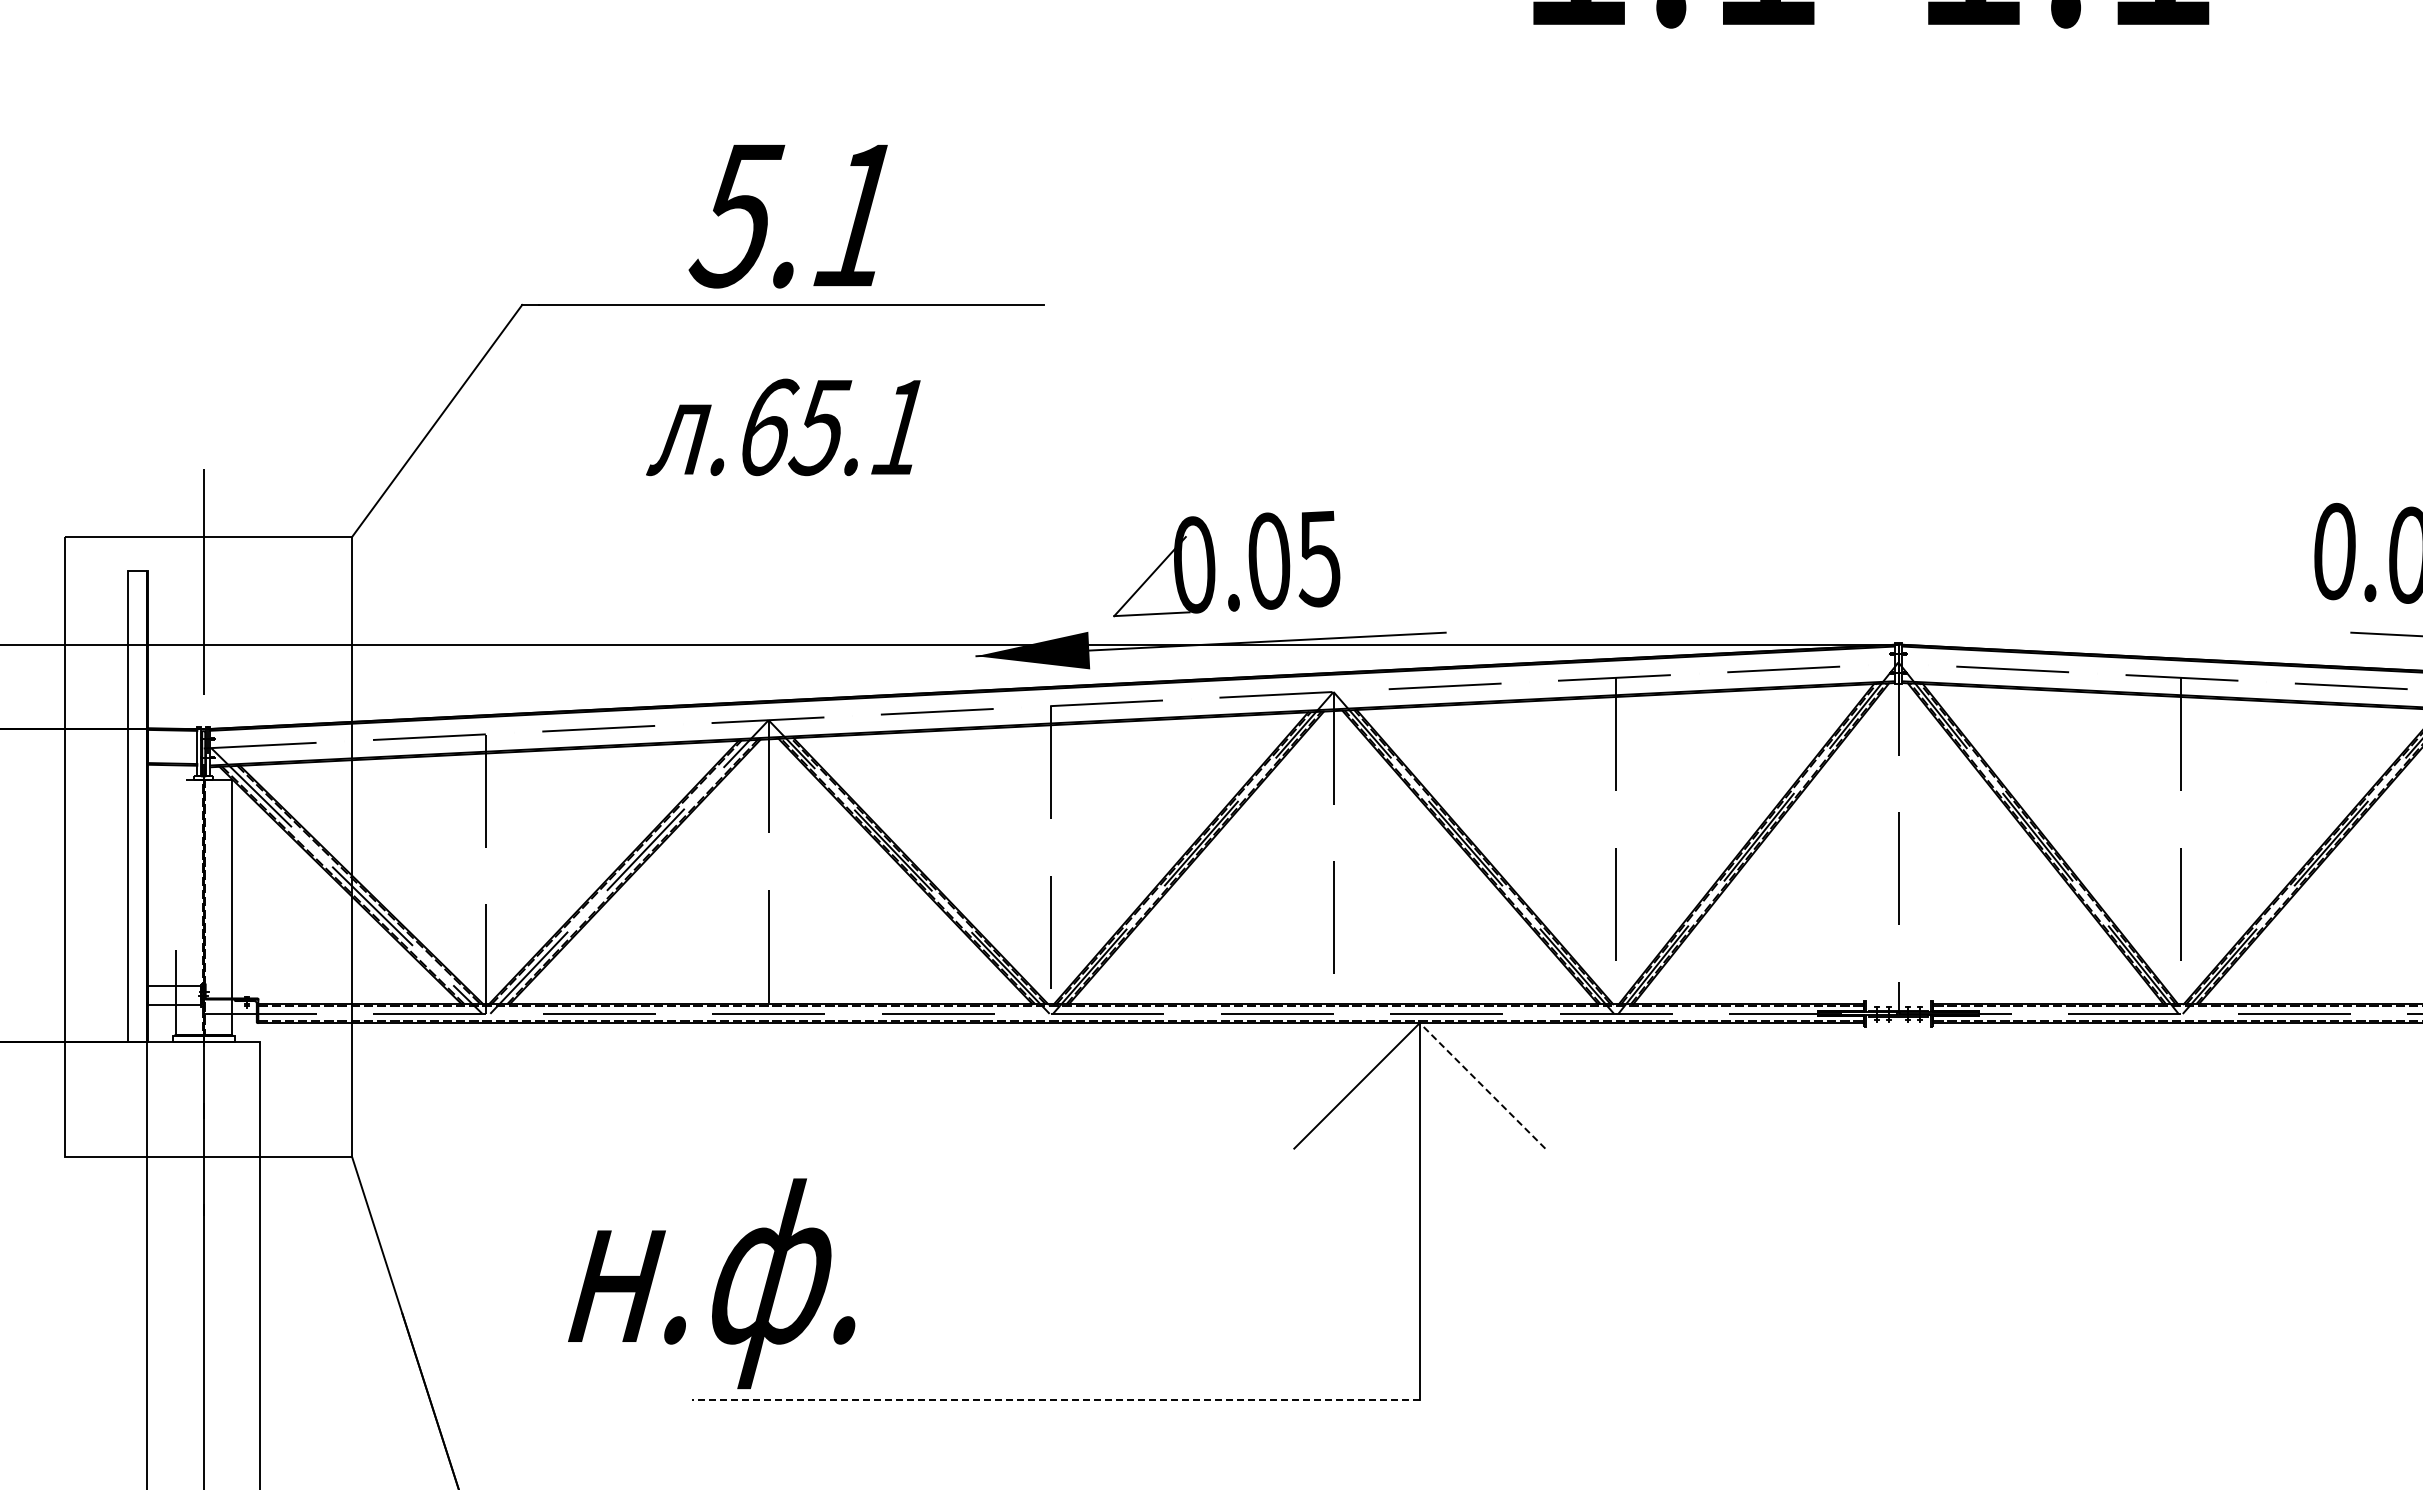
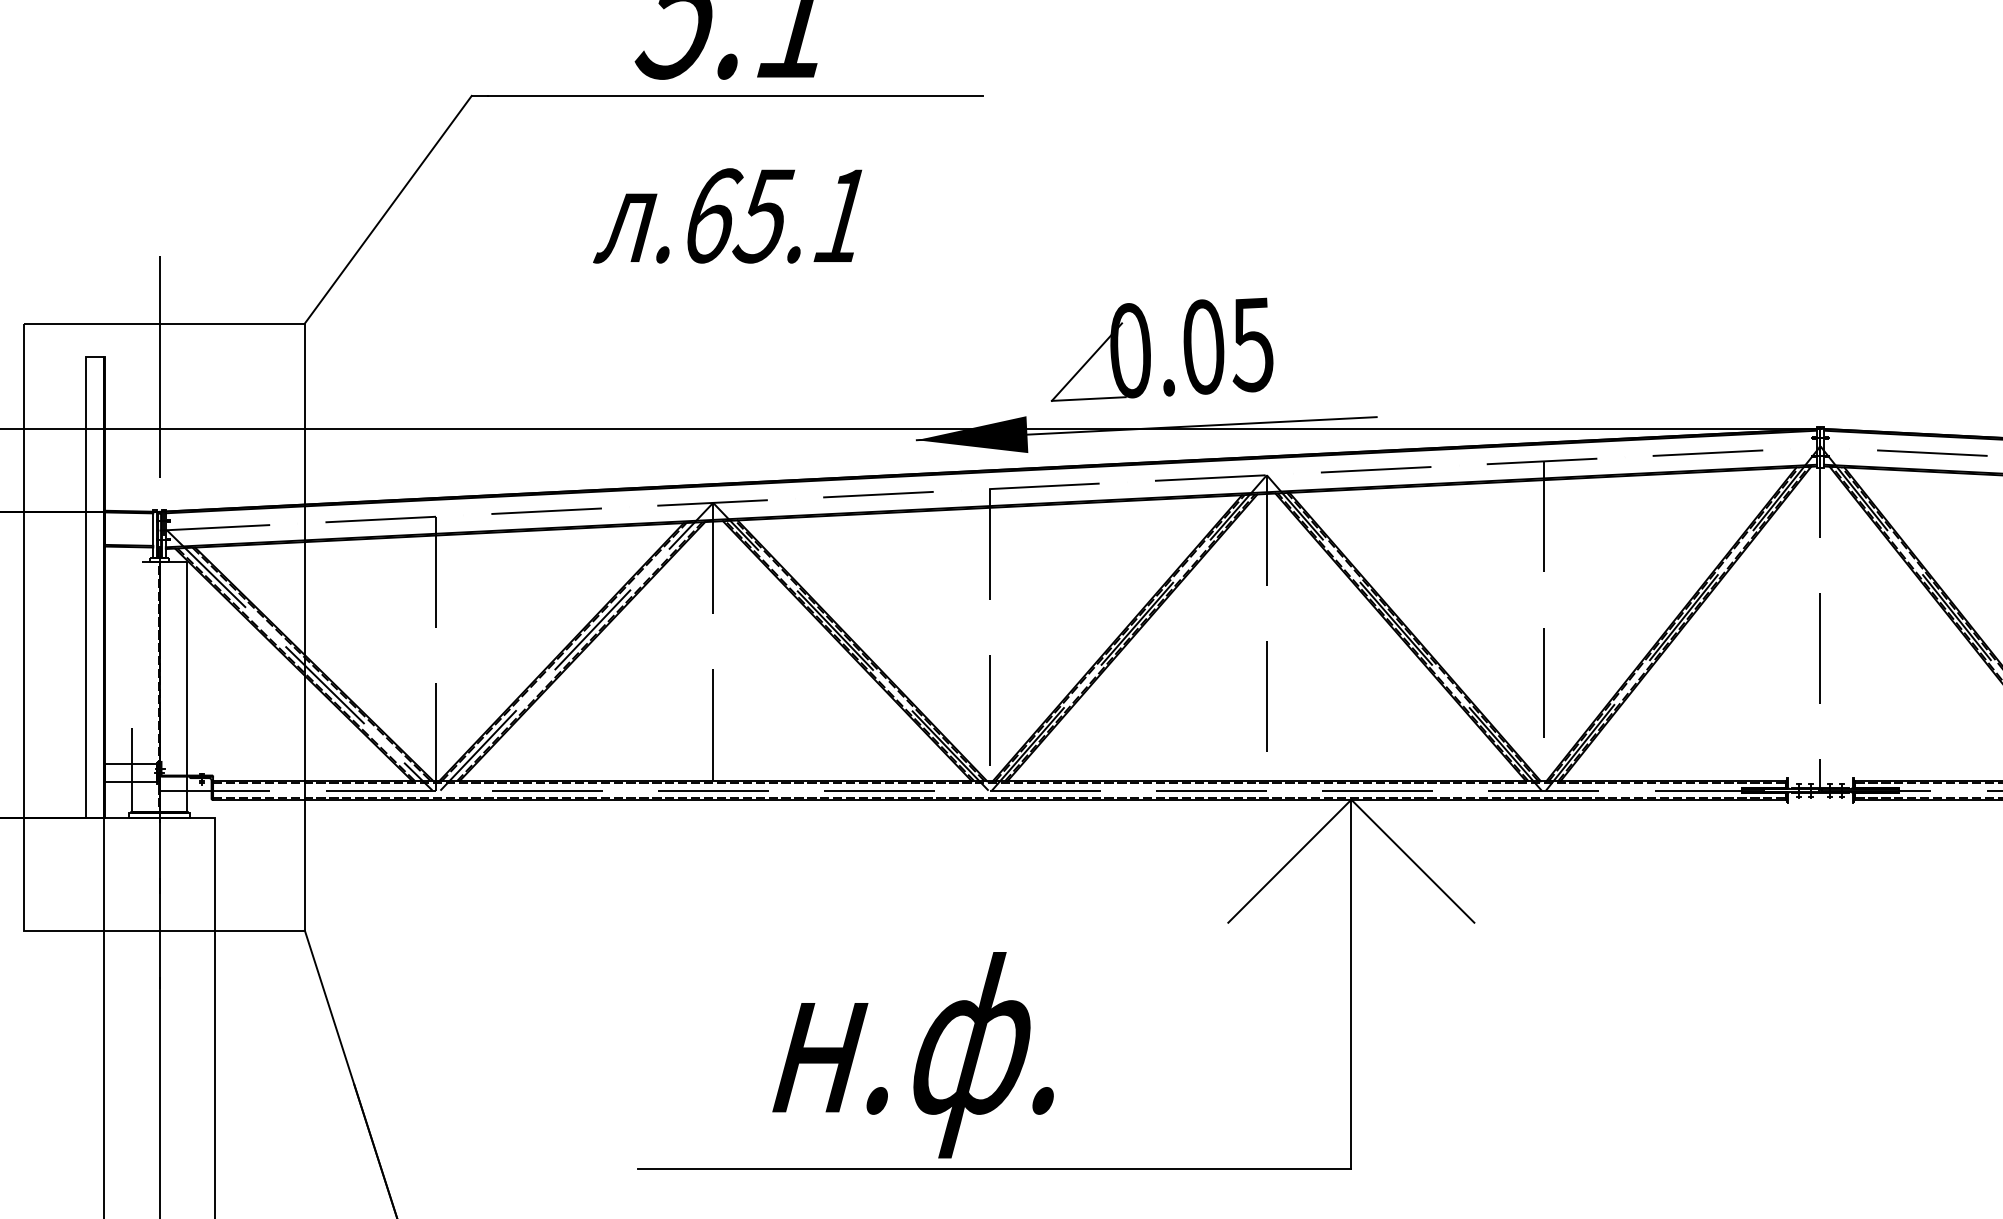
line: (1482, 1085) -> (1412, 860), dashed -> solid
text: (711, 1283) -> (912, 1054), moved
line: (1055, 1399) -> (994, 1168), dashed -> solid

